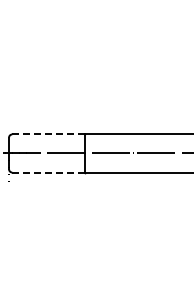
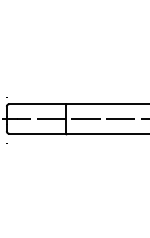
line: (49, 134) -> (38, 104), dashed -> solid
line: (48, 172) -> (37, 133), dashed -> solid

